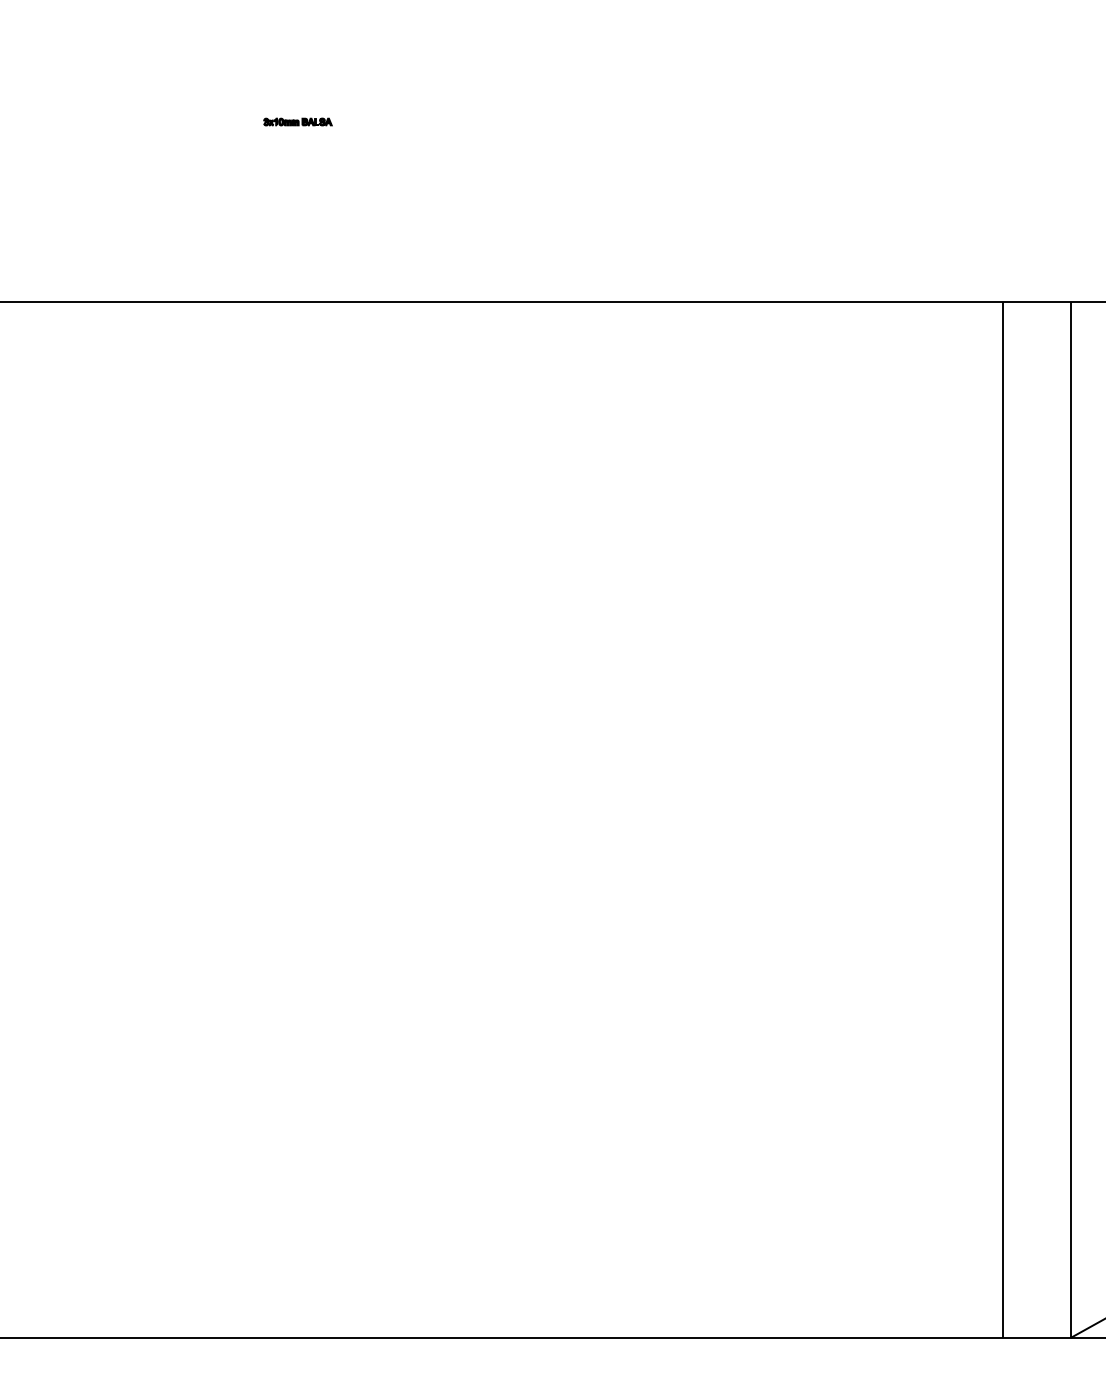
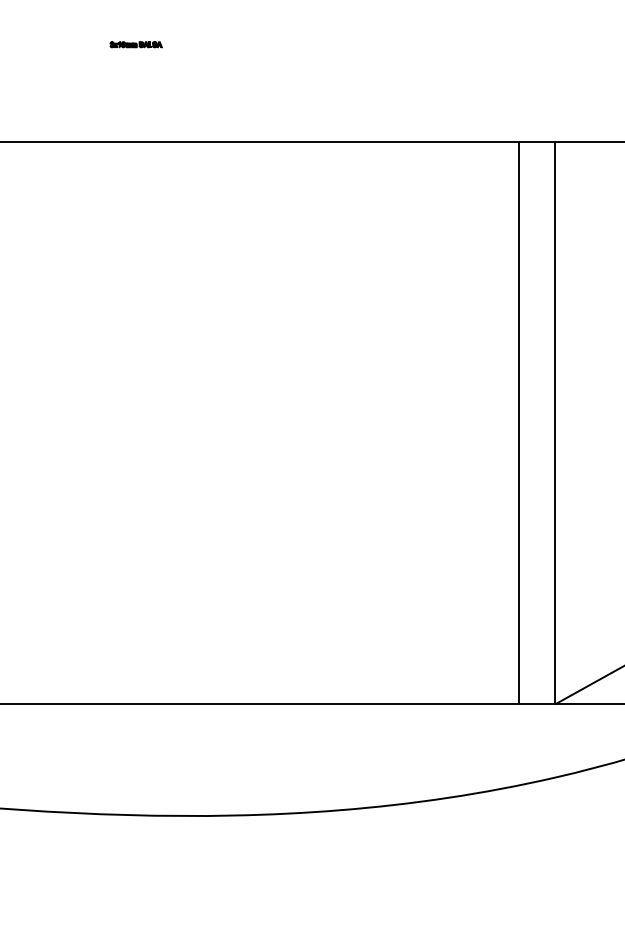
part: (298, 121) -> (136, 44), size x1.4

